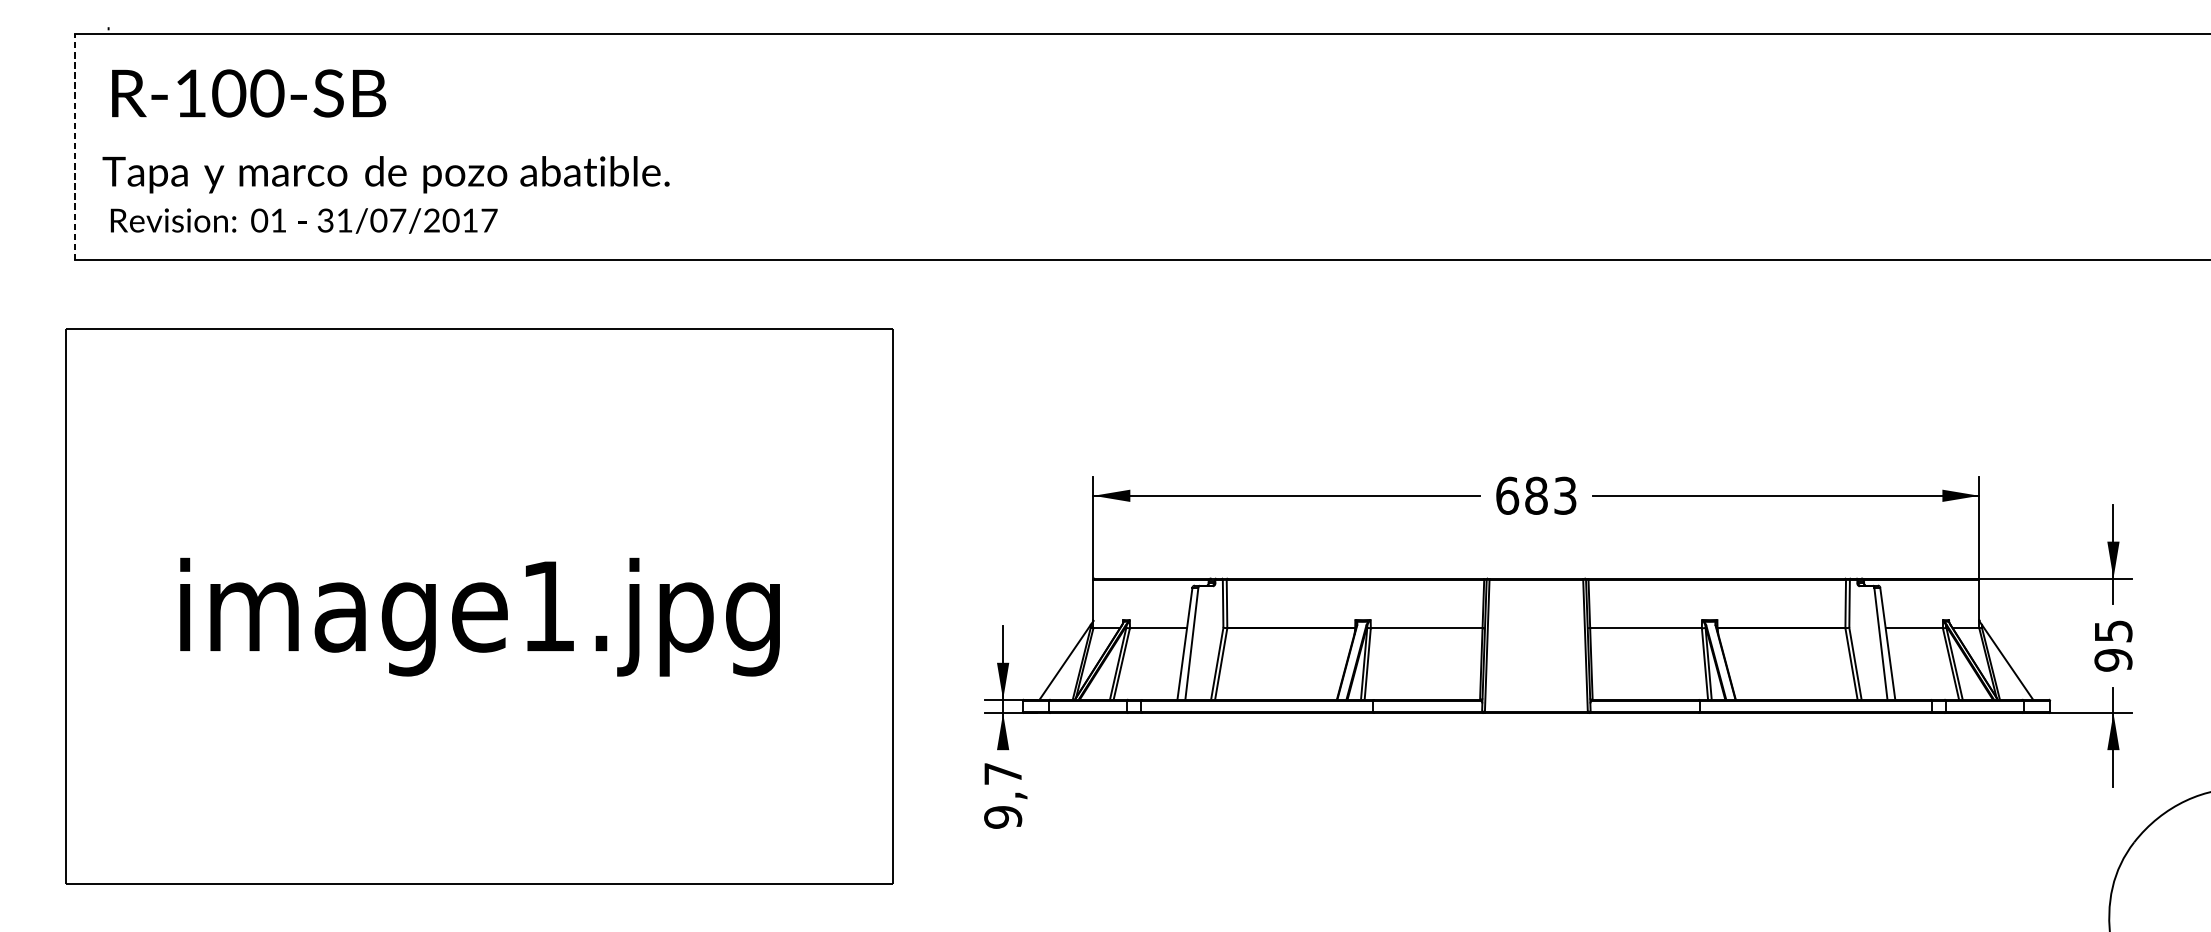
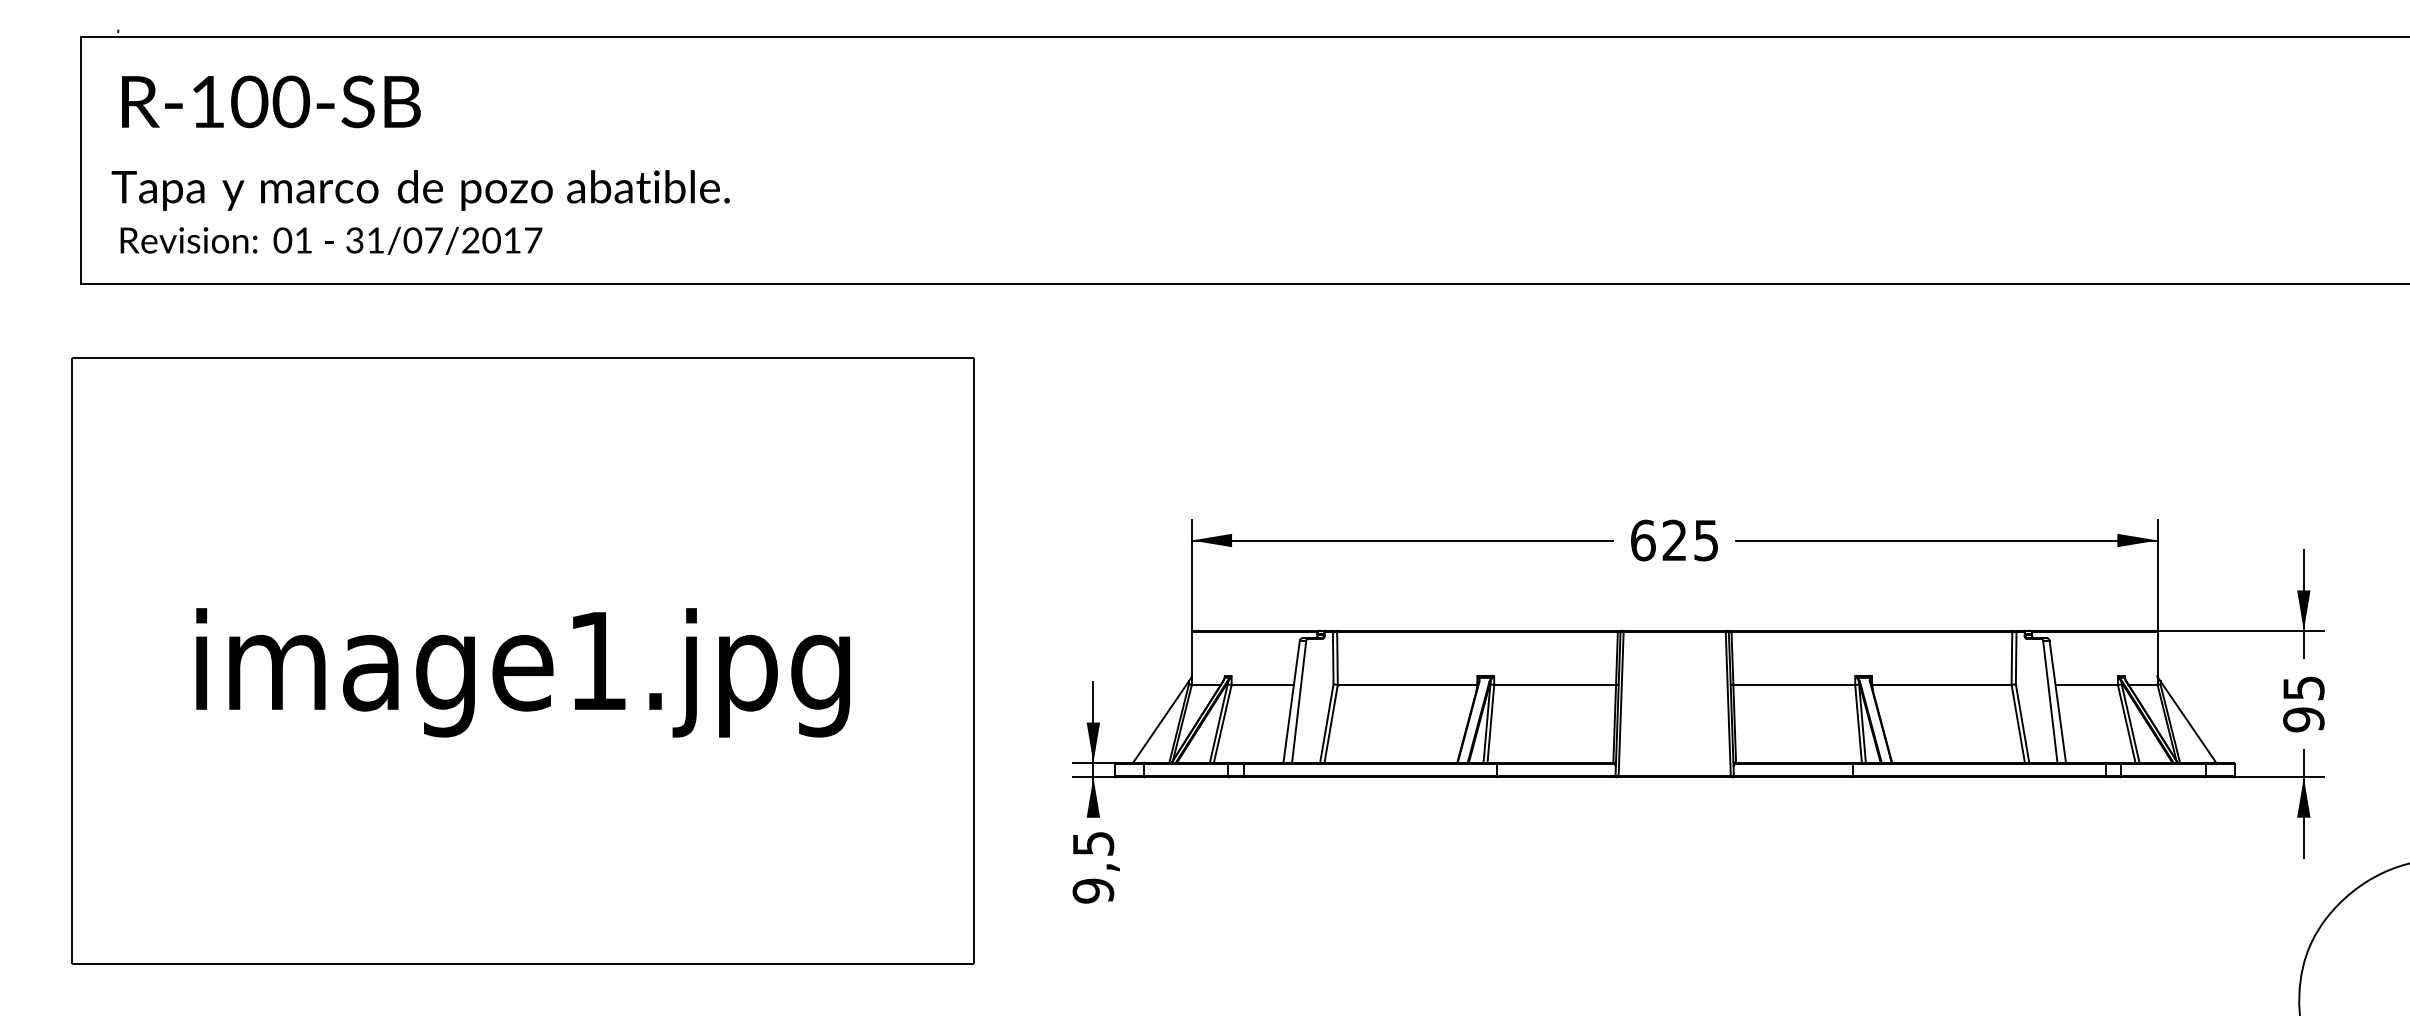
line: (74, 147) -> (81, 160), dashed -> solid
text: (1550, 495) -> (1690, 540), 683 -> 625
text: (1003, 773) -> (1093, 843), 9,7 -> 9,5

